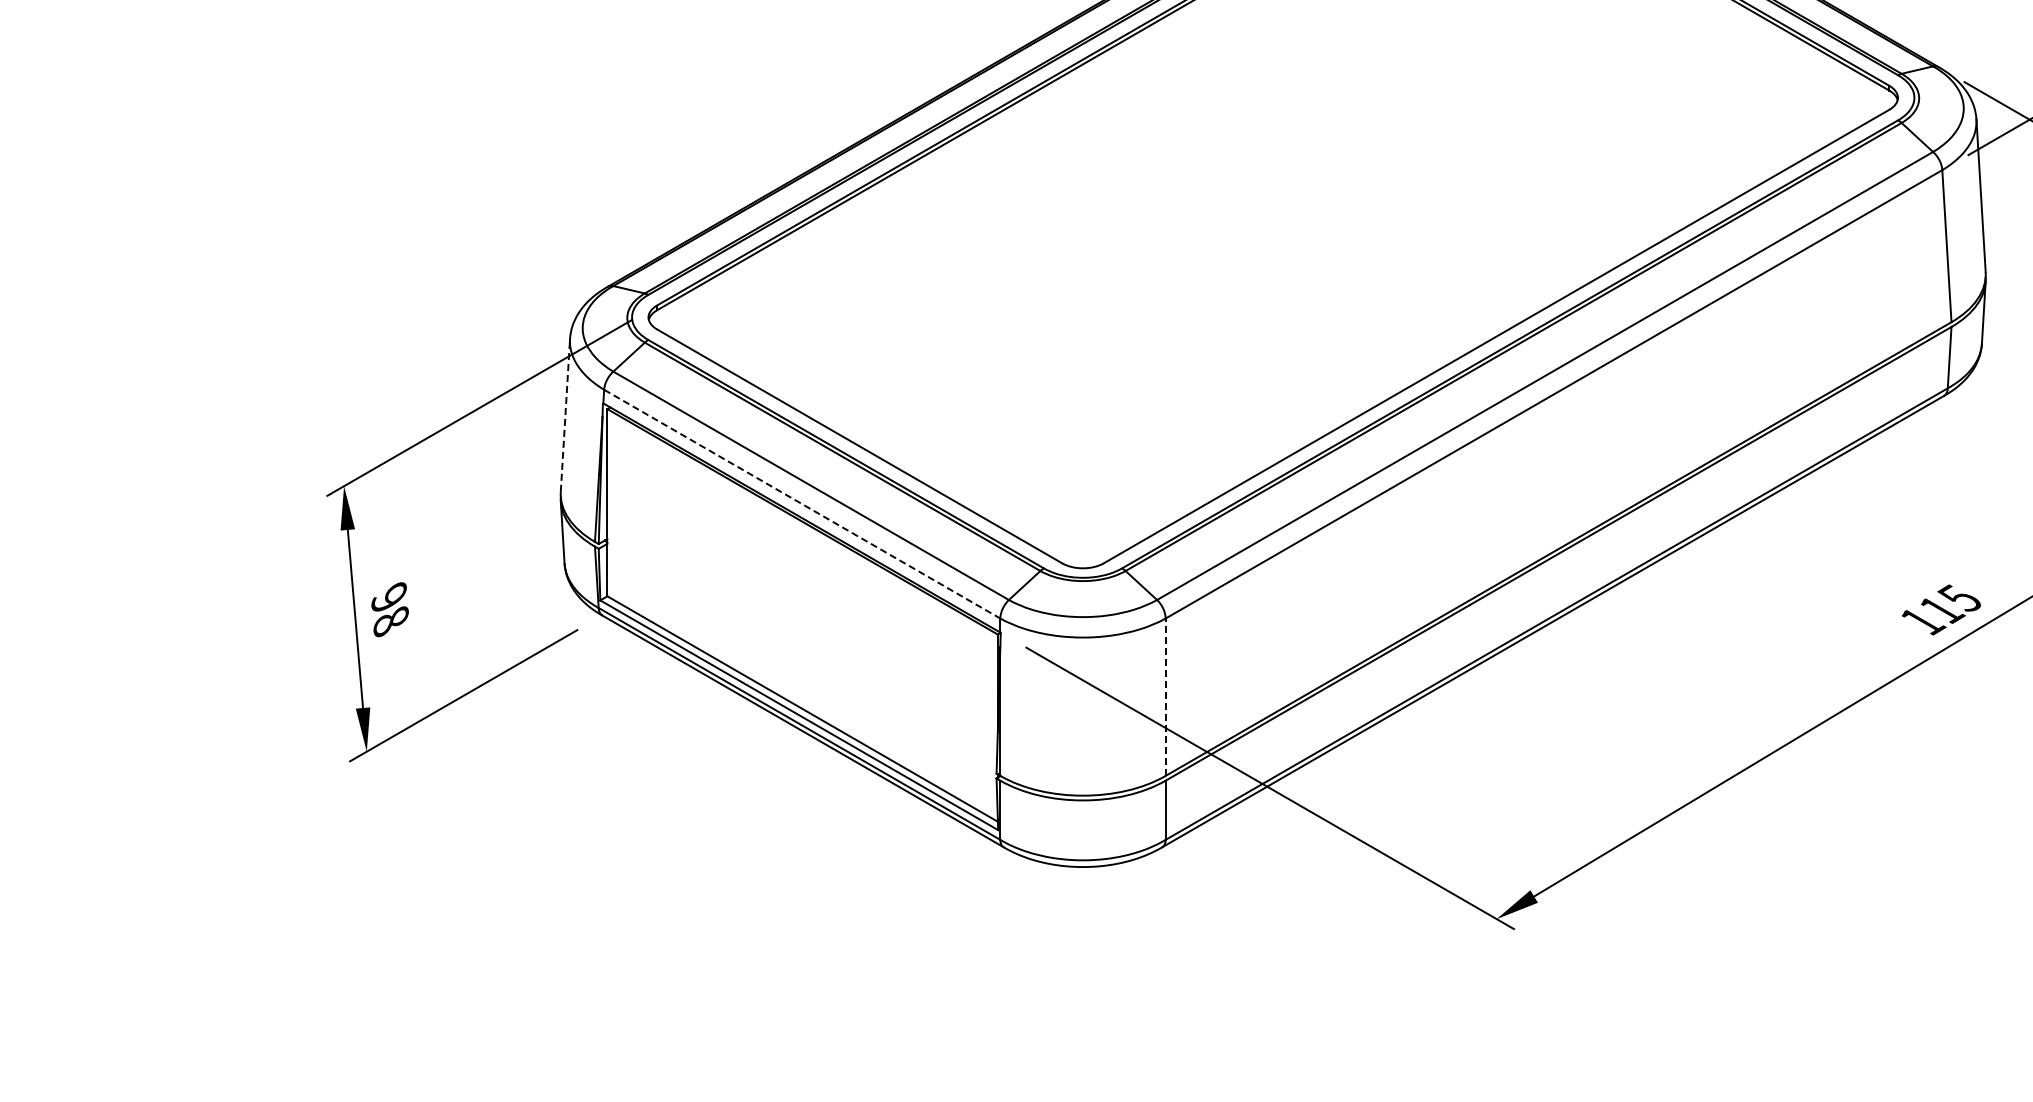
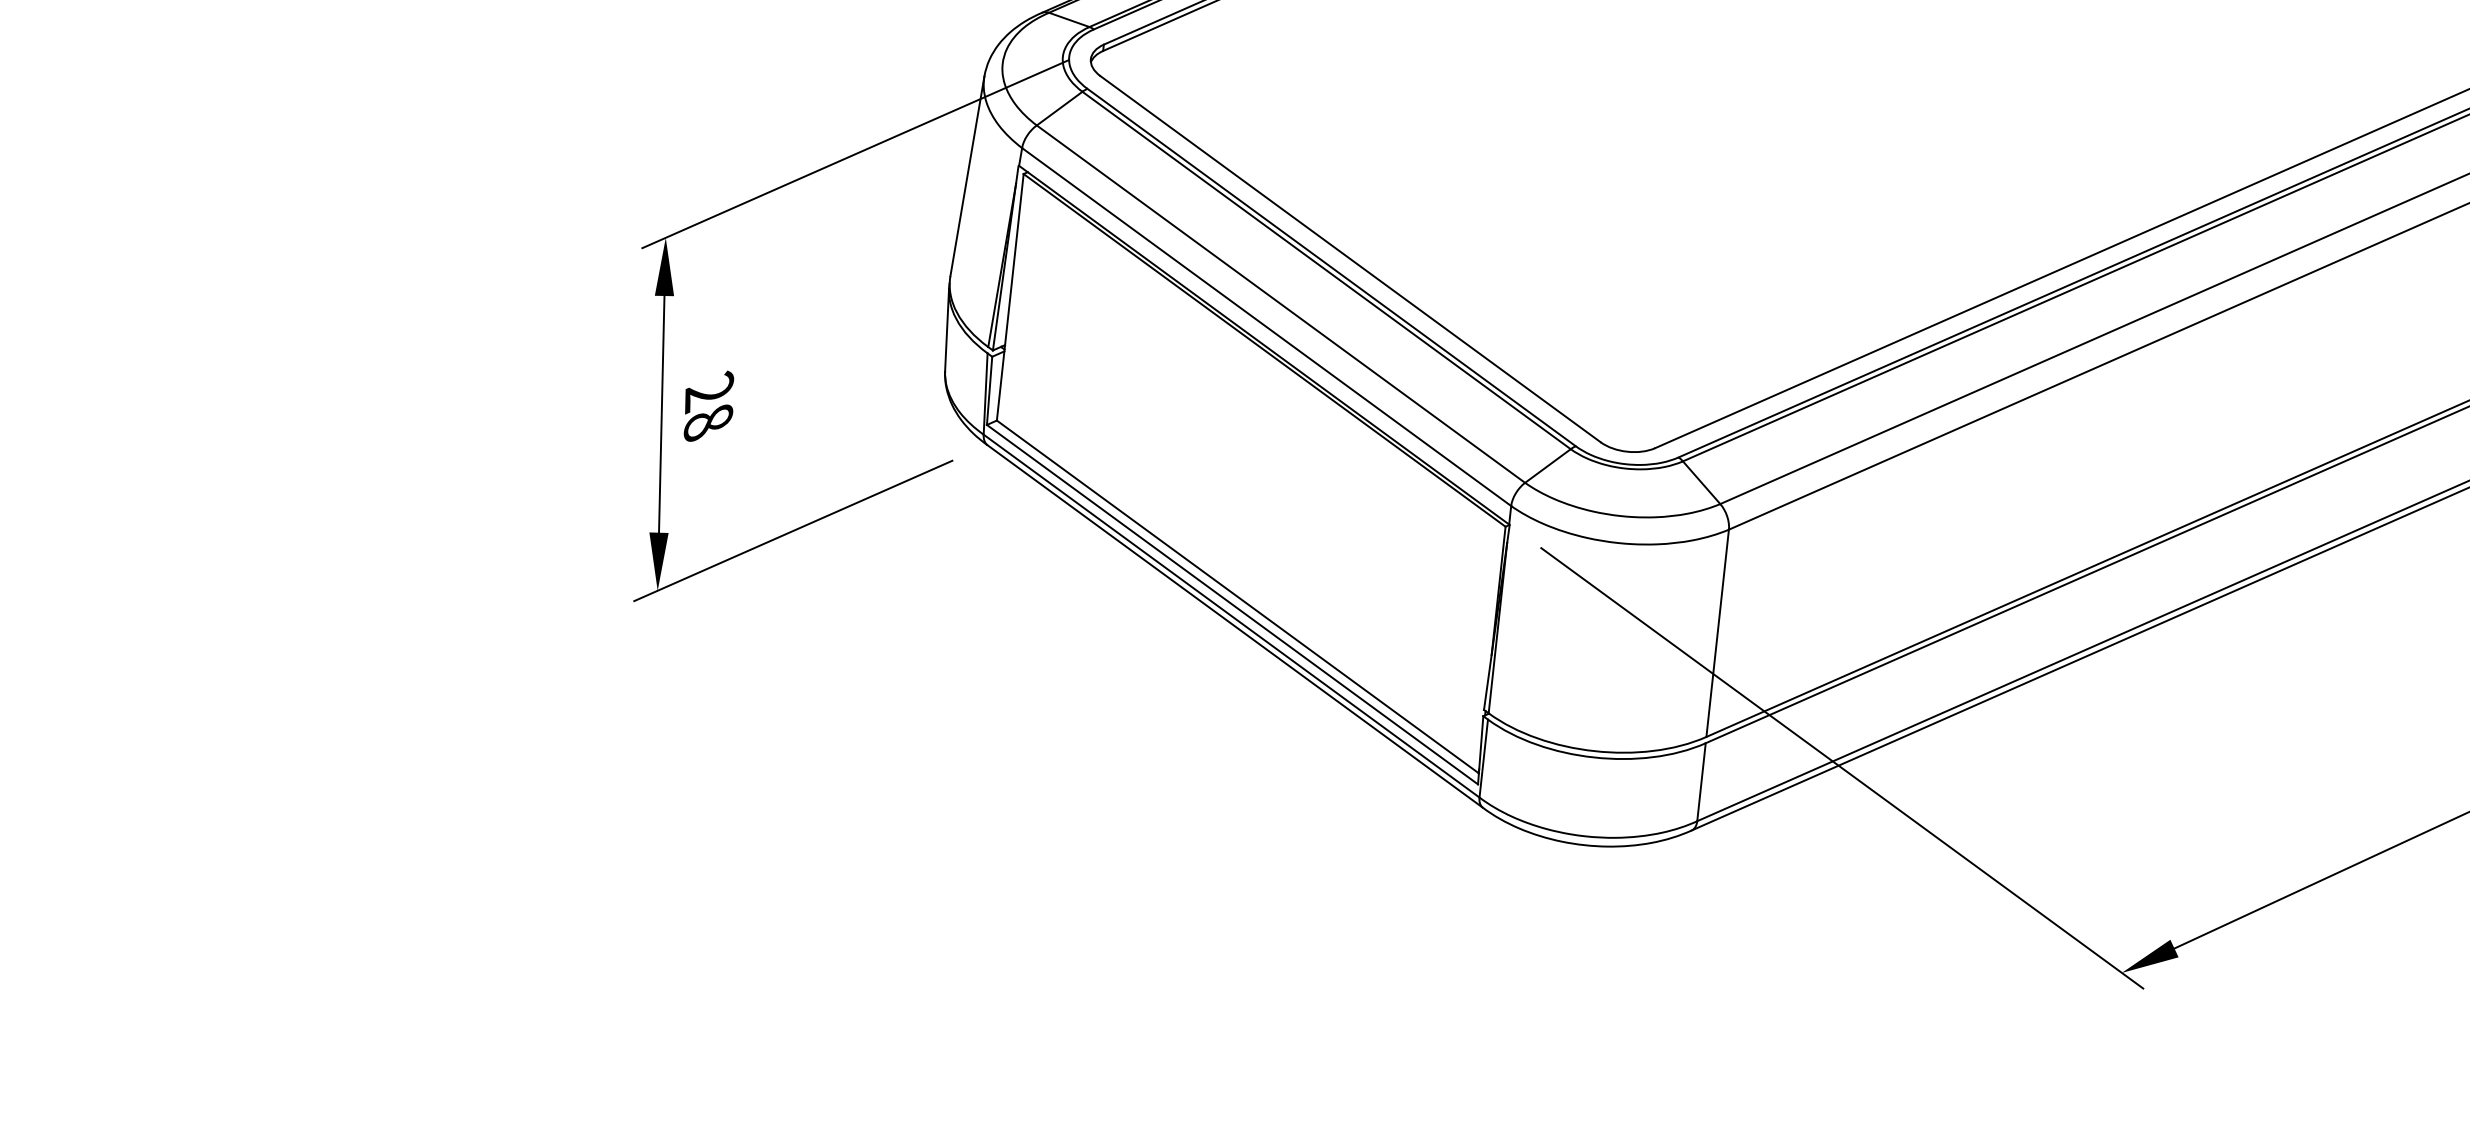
line: (565, 415) -> (967, 176), dashed -> solid
line: (802, 504) -> (1266, 327), dashed -> solid
text: (388, 598) -> (708, 392), 98 -> 28
line: (1165, 697) -> (1717, 633), dashed -> solid

